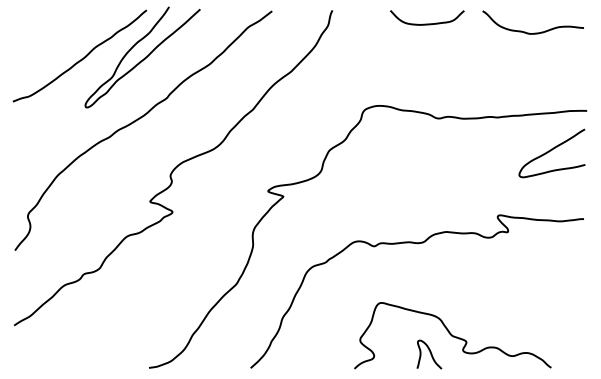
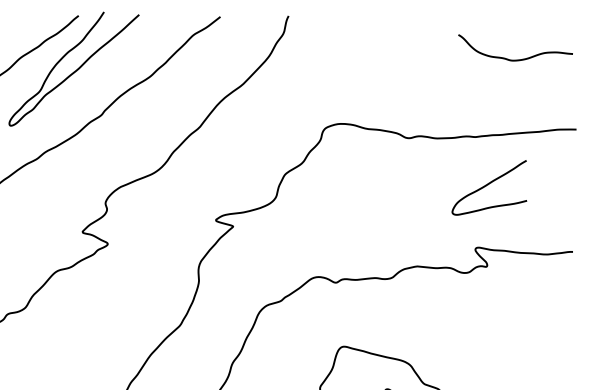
curve: (427, 23) -> (396, 30), removed
curve: (534, 32) -> (517, 59), moved
curve: (550, 151) -> (487, 185), moved

